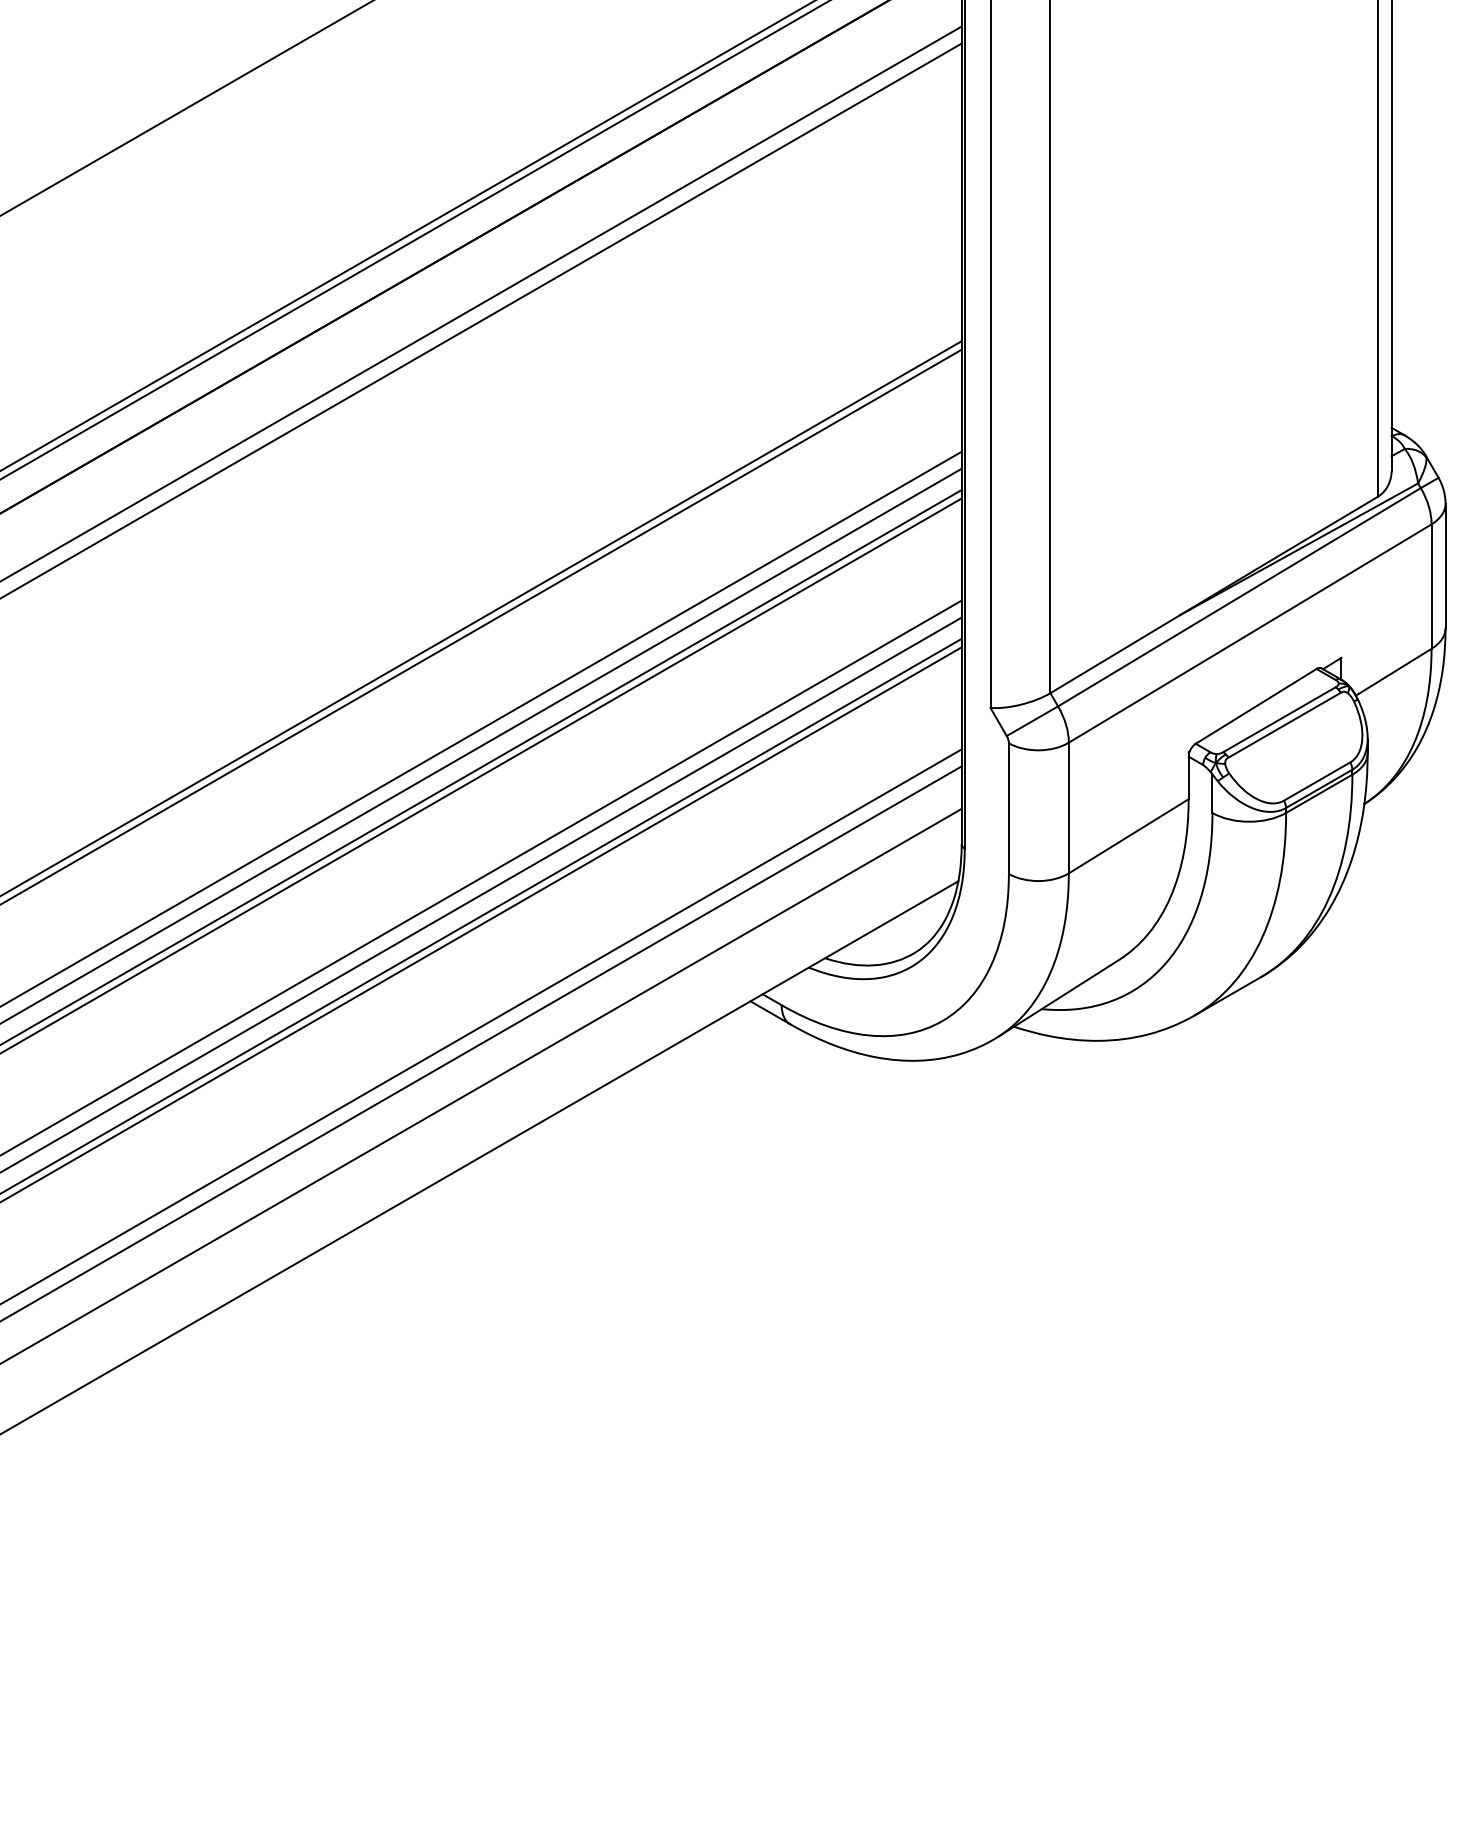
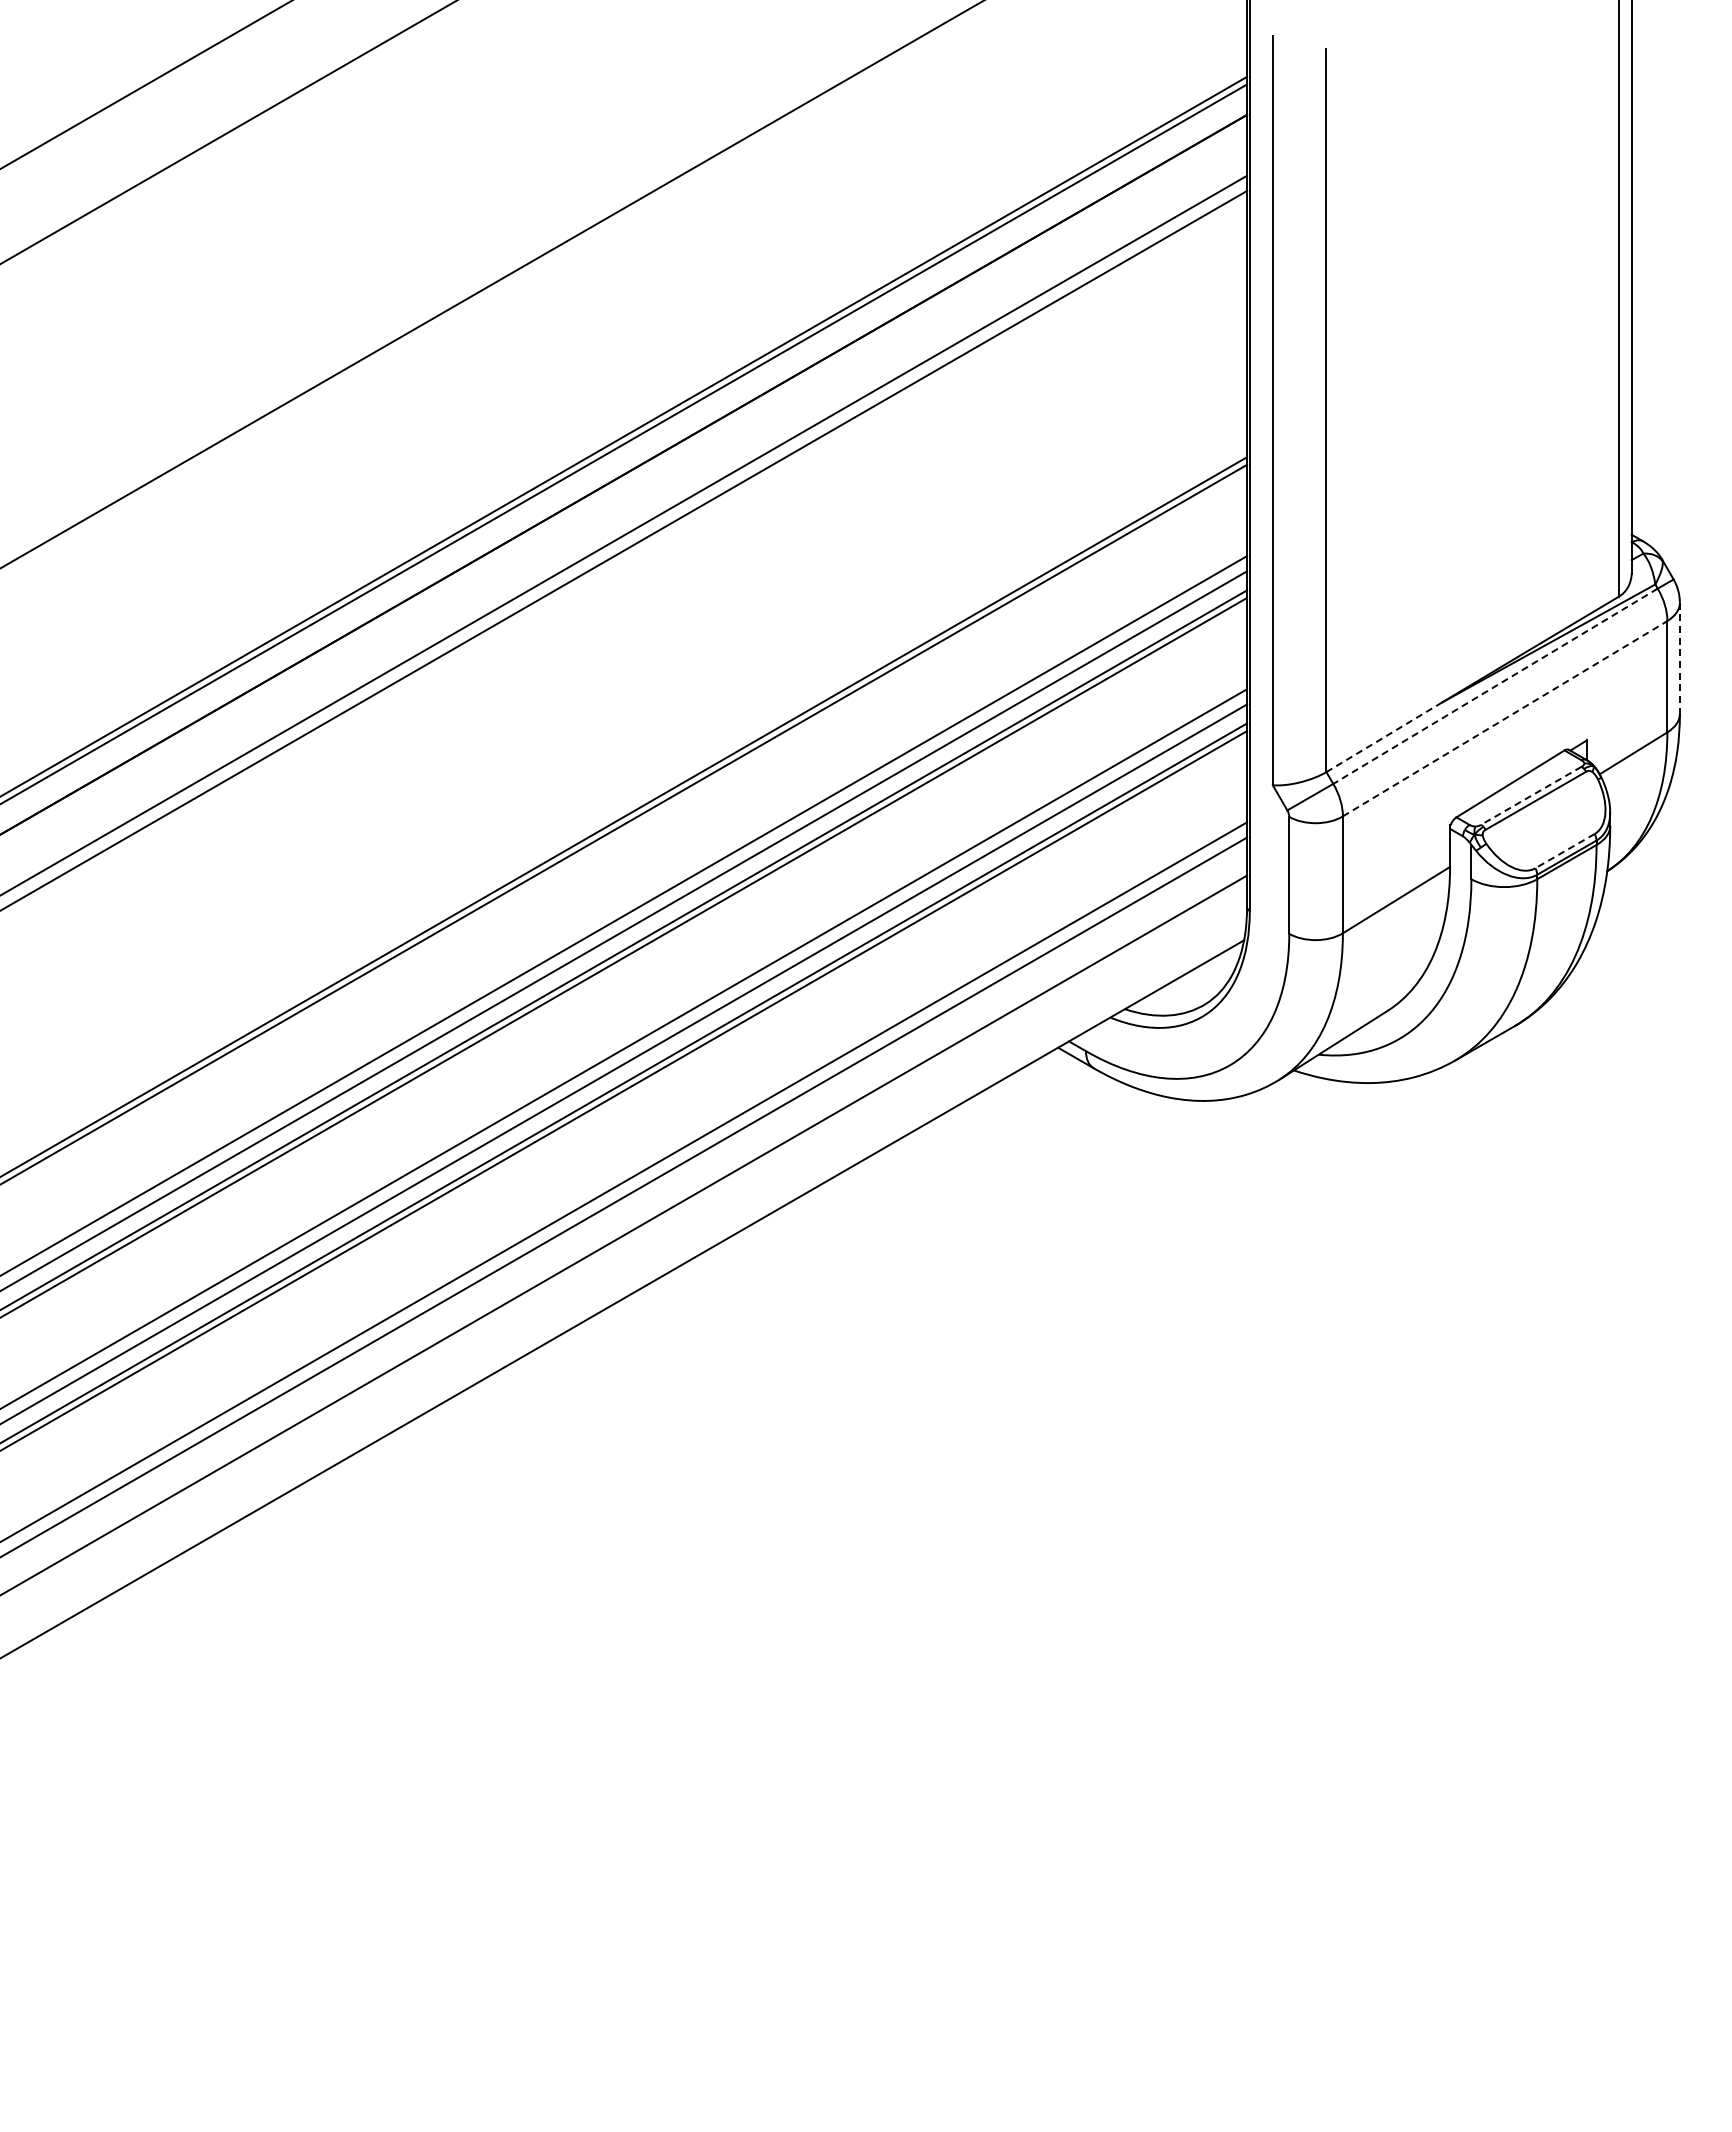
line: (1445, 566) -> (1679, 658), solid -> dashed
line: (1239, 597) -> (1495, 686), solid -> dashed
line: (1250, 633) -> (1505, 718), solid -> dashed
line: (1115, 654) -> (1384, 737), solid -> dashed
line: (1278, 720) -> (1530, 796), solid -> dashed
line: (1316, 781) -> (1564, 851), solid -> dashed

